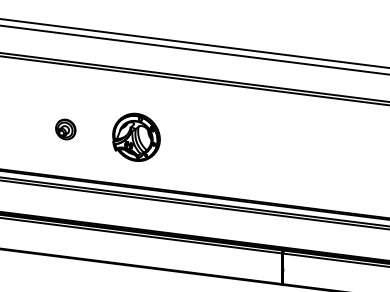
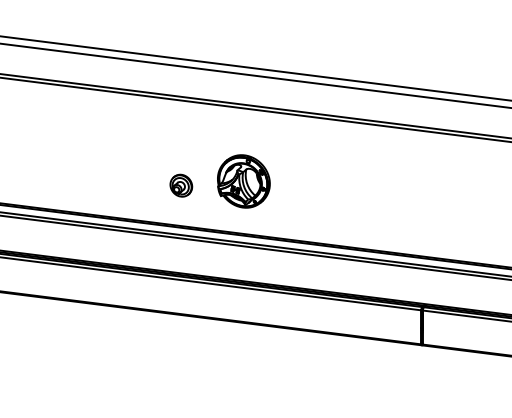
part: (65, 129) -> (181, 185), moved
part: (136, 137) -> (243, 181), moved

